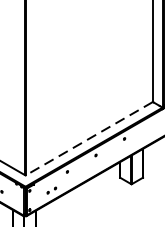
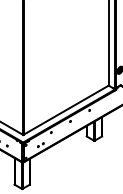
line: (88, 139) -> (65, 110), dashed -> solid

